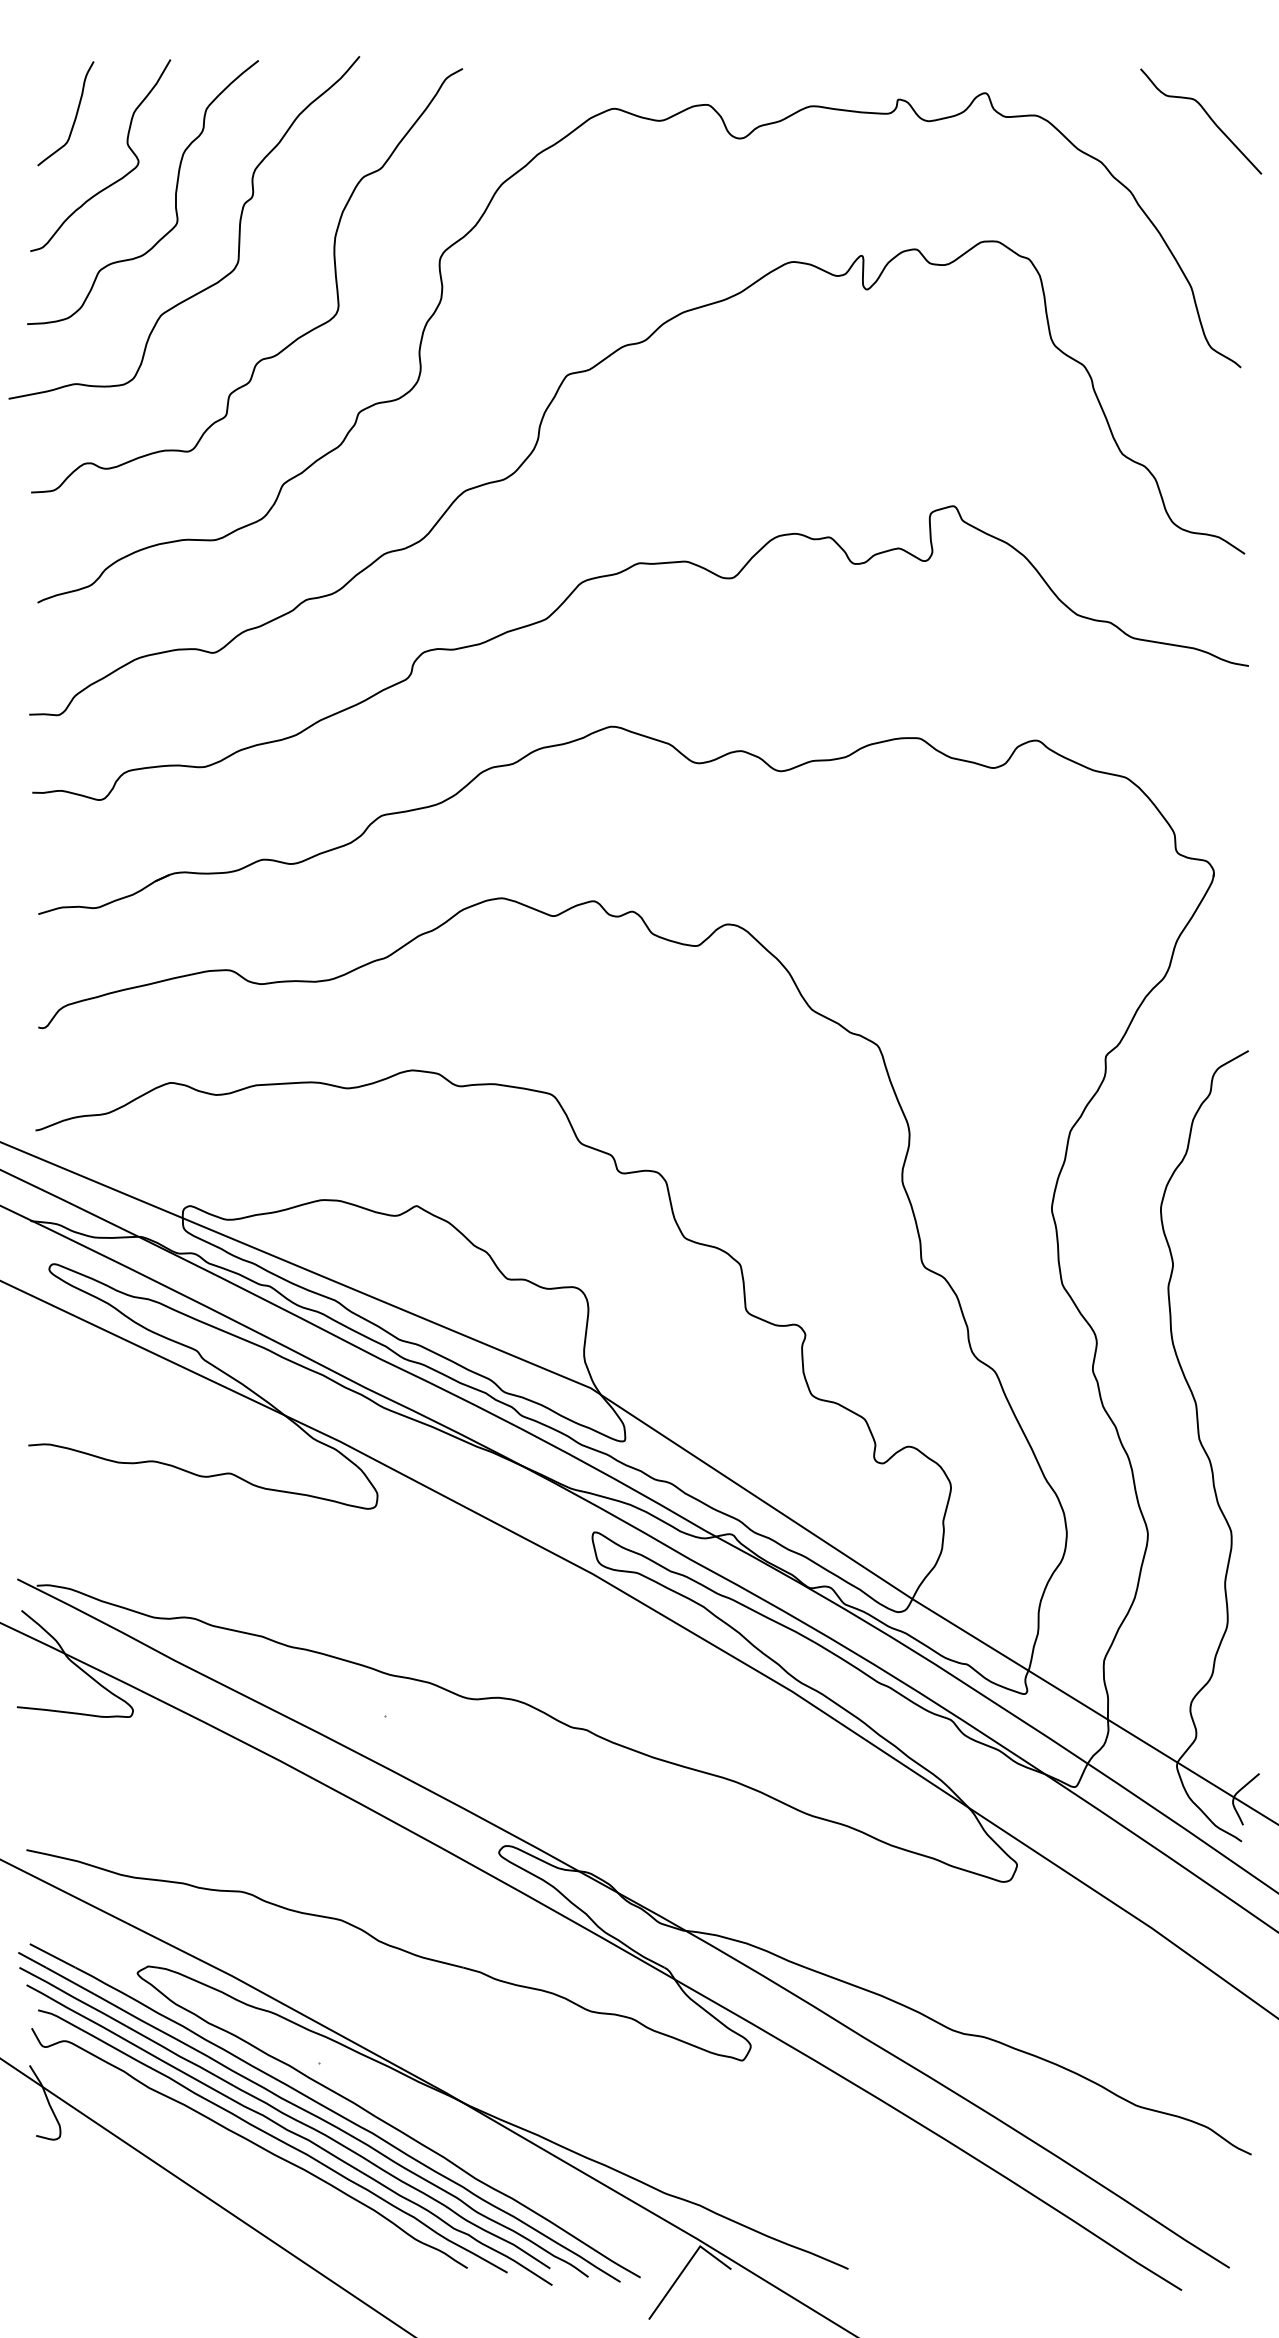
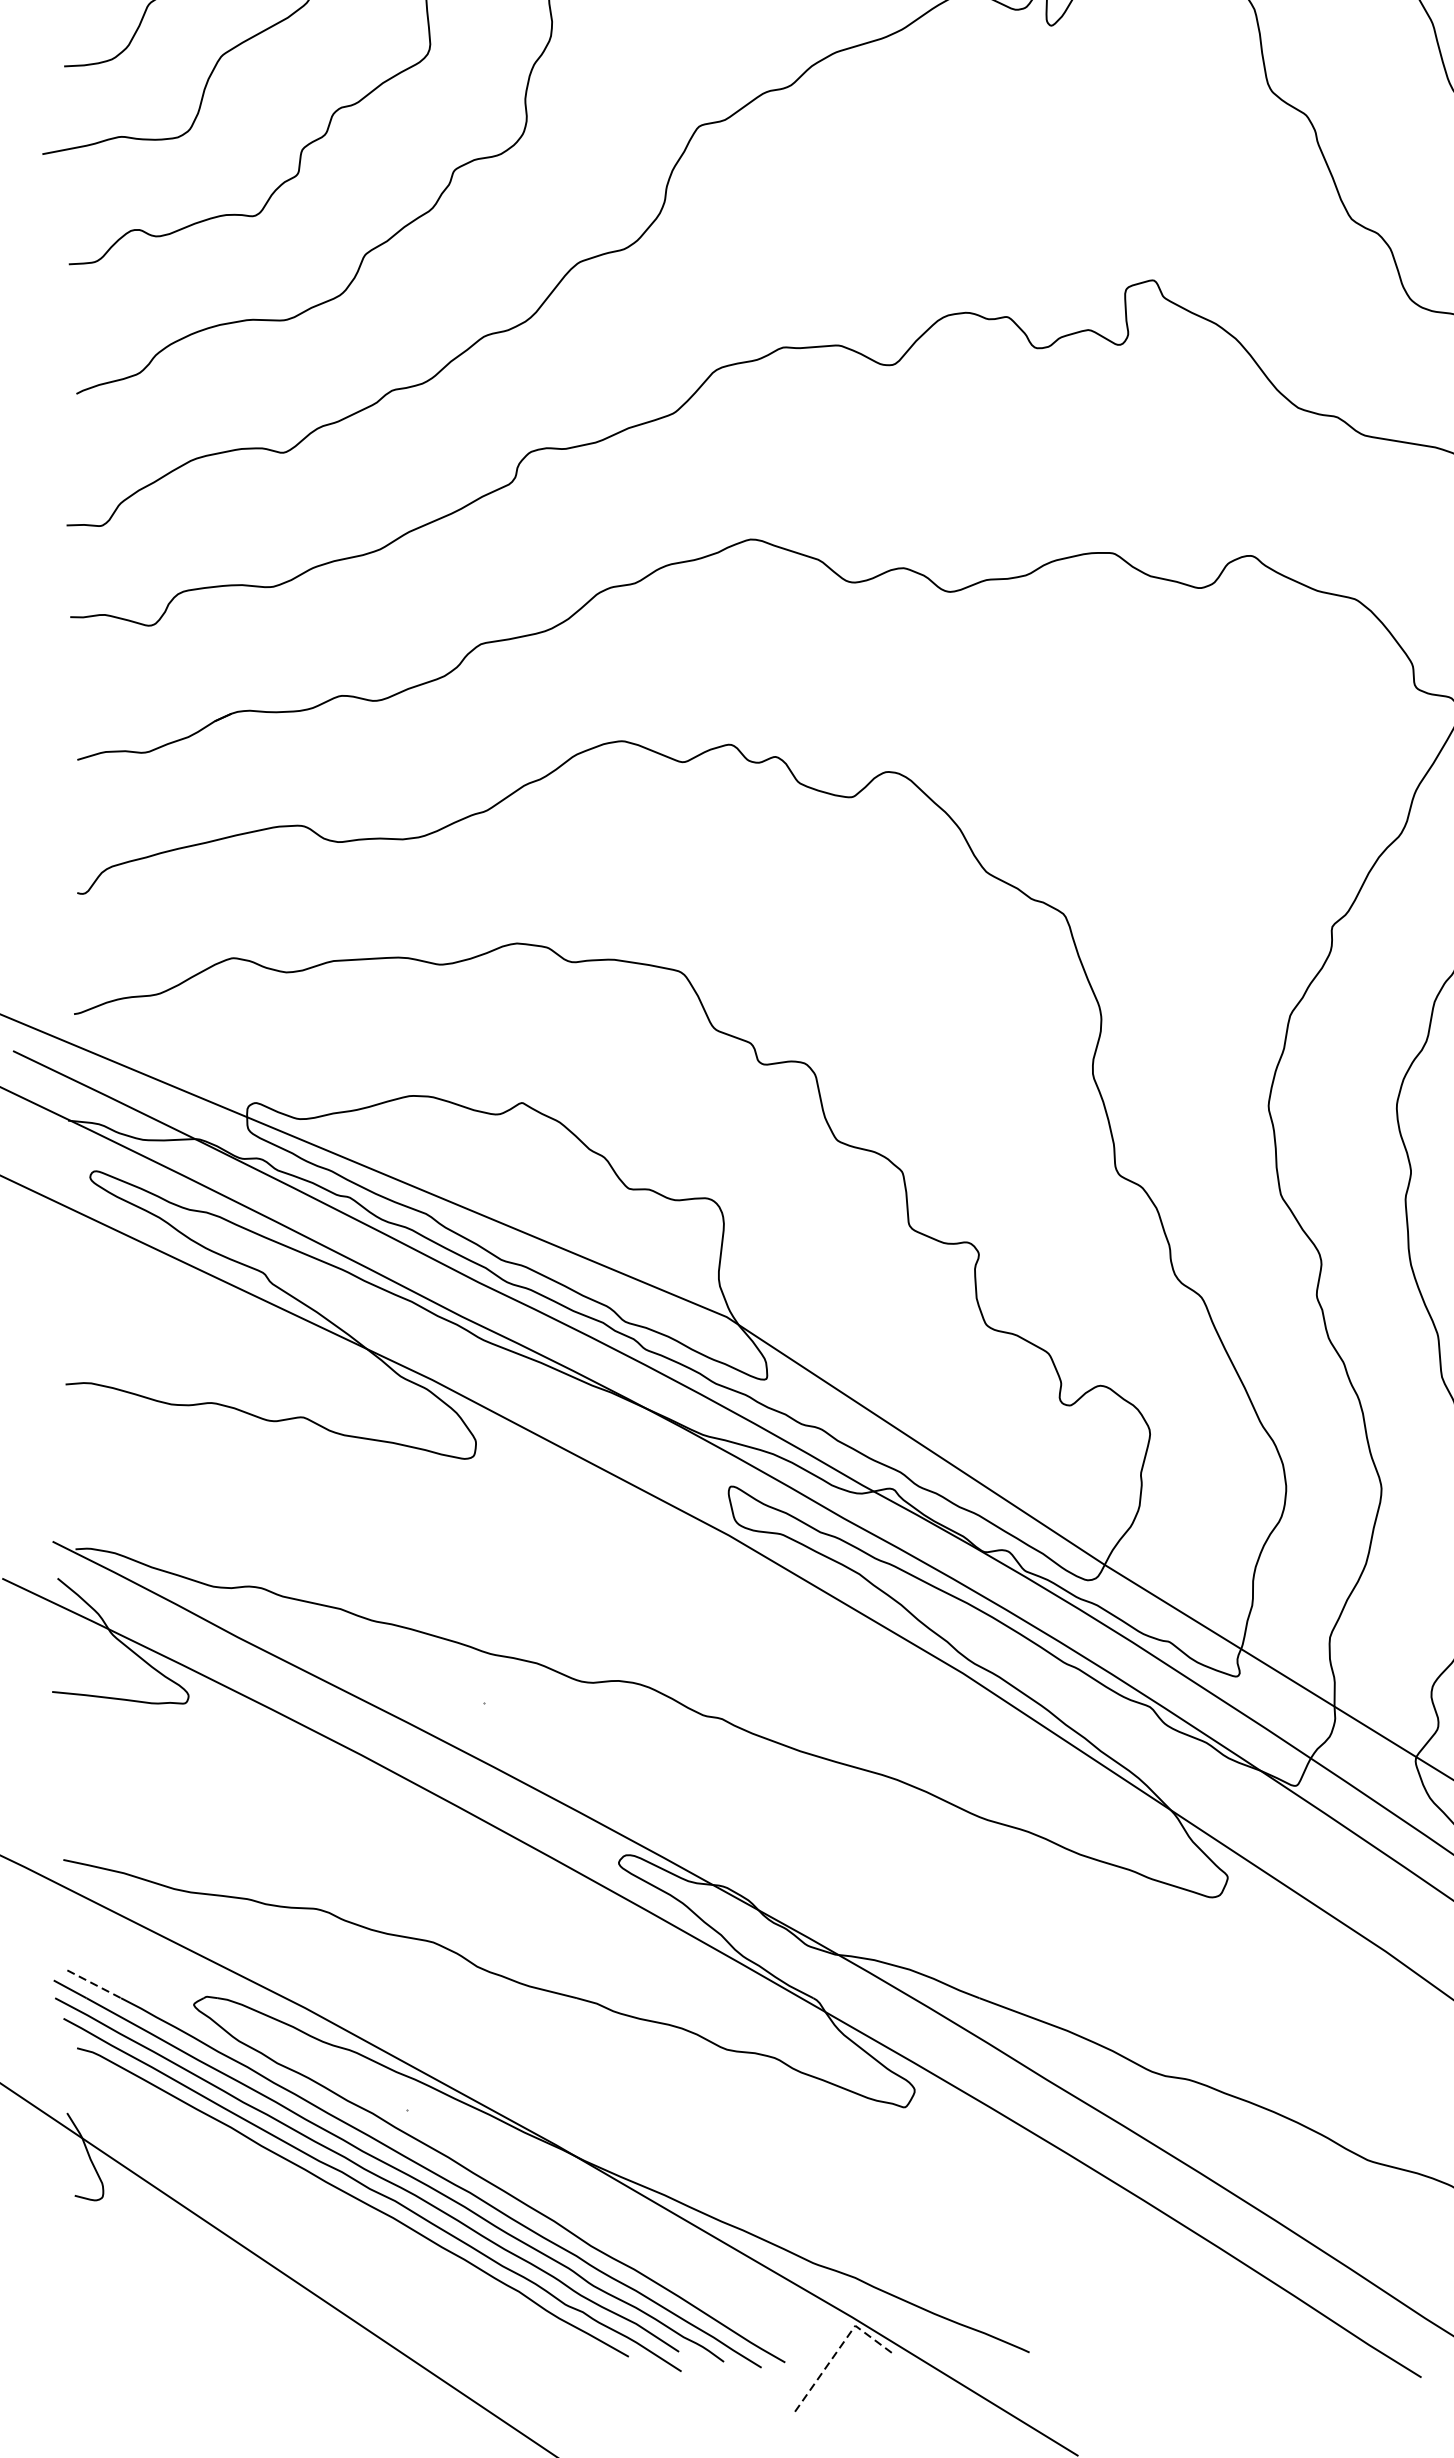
line: (52, 1955) -> (93, 1983), solid -> dashed
curve: (253, 2144) -> (330, 2206), removed
line: (685, 2266) -> (838, 2349), solid -> dashed

